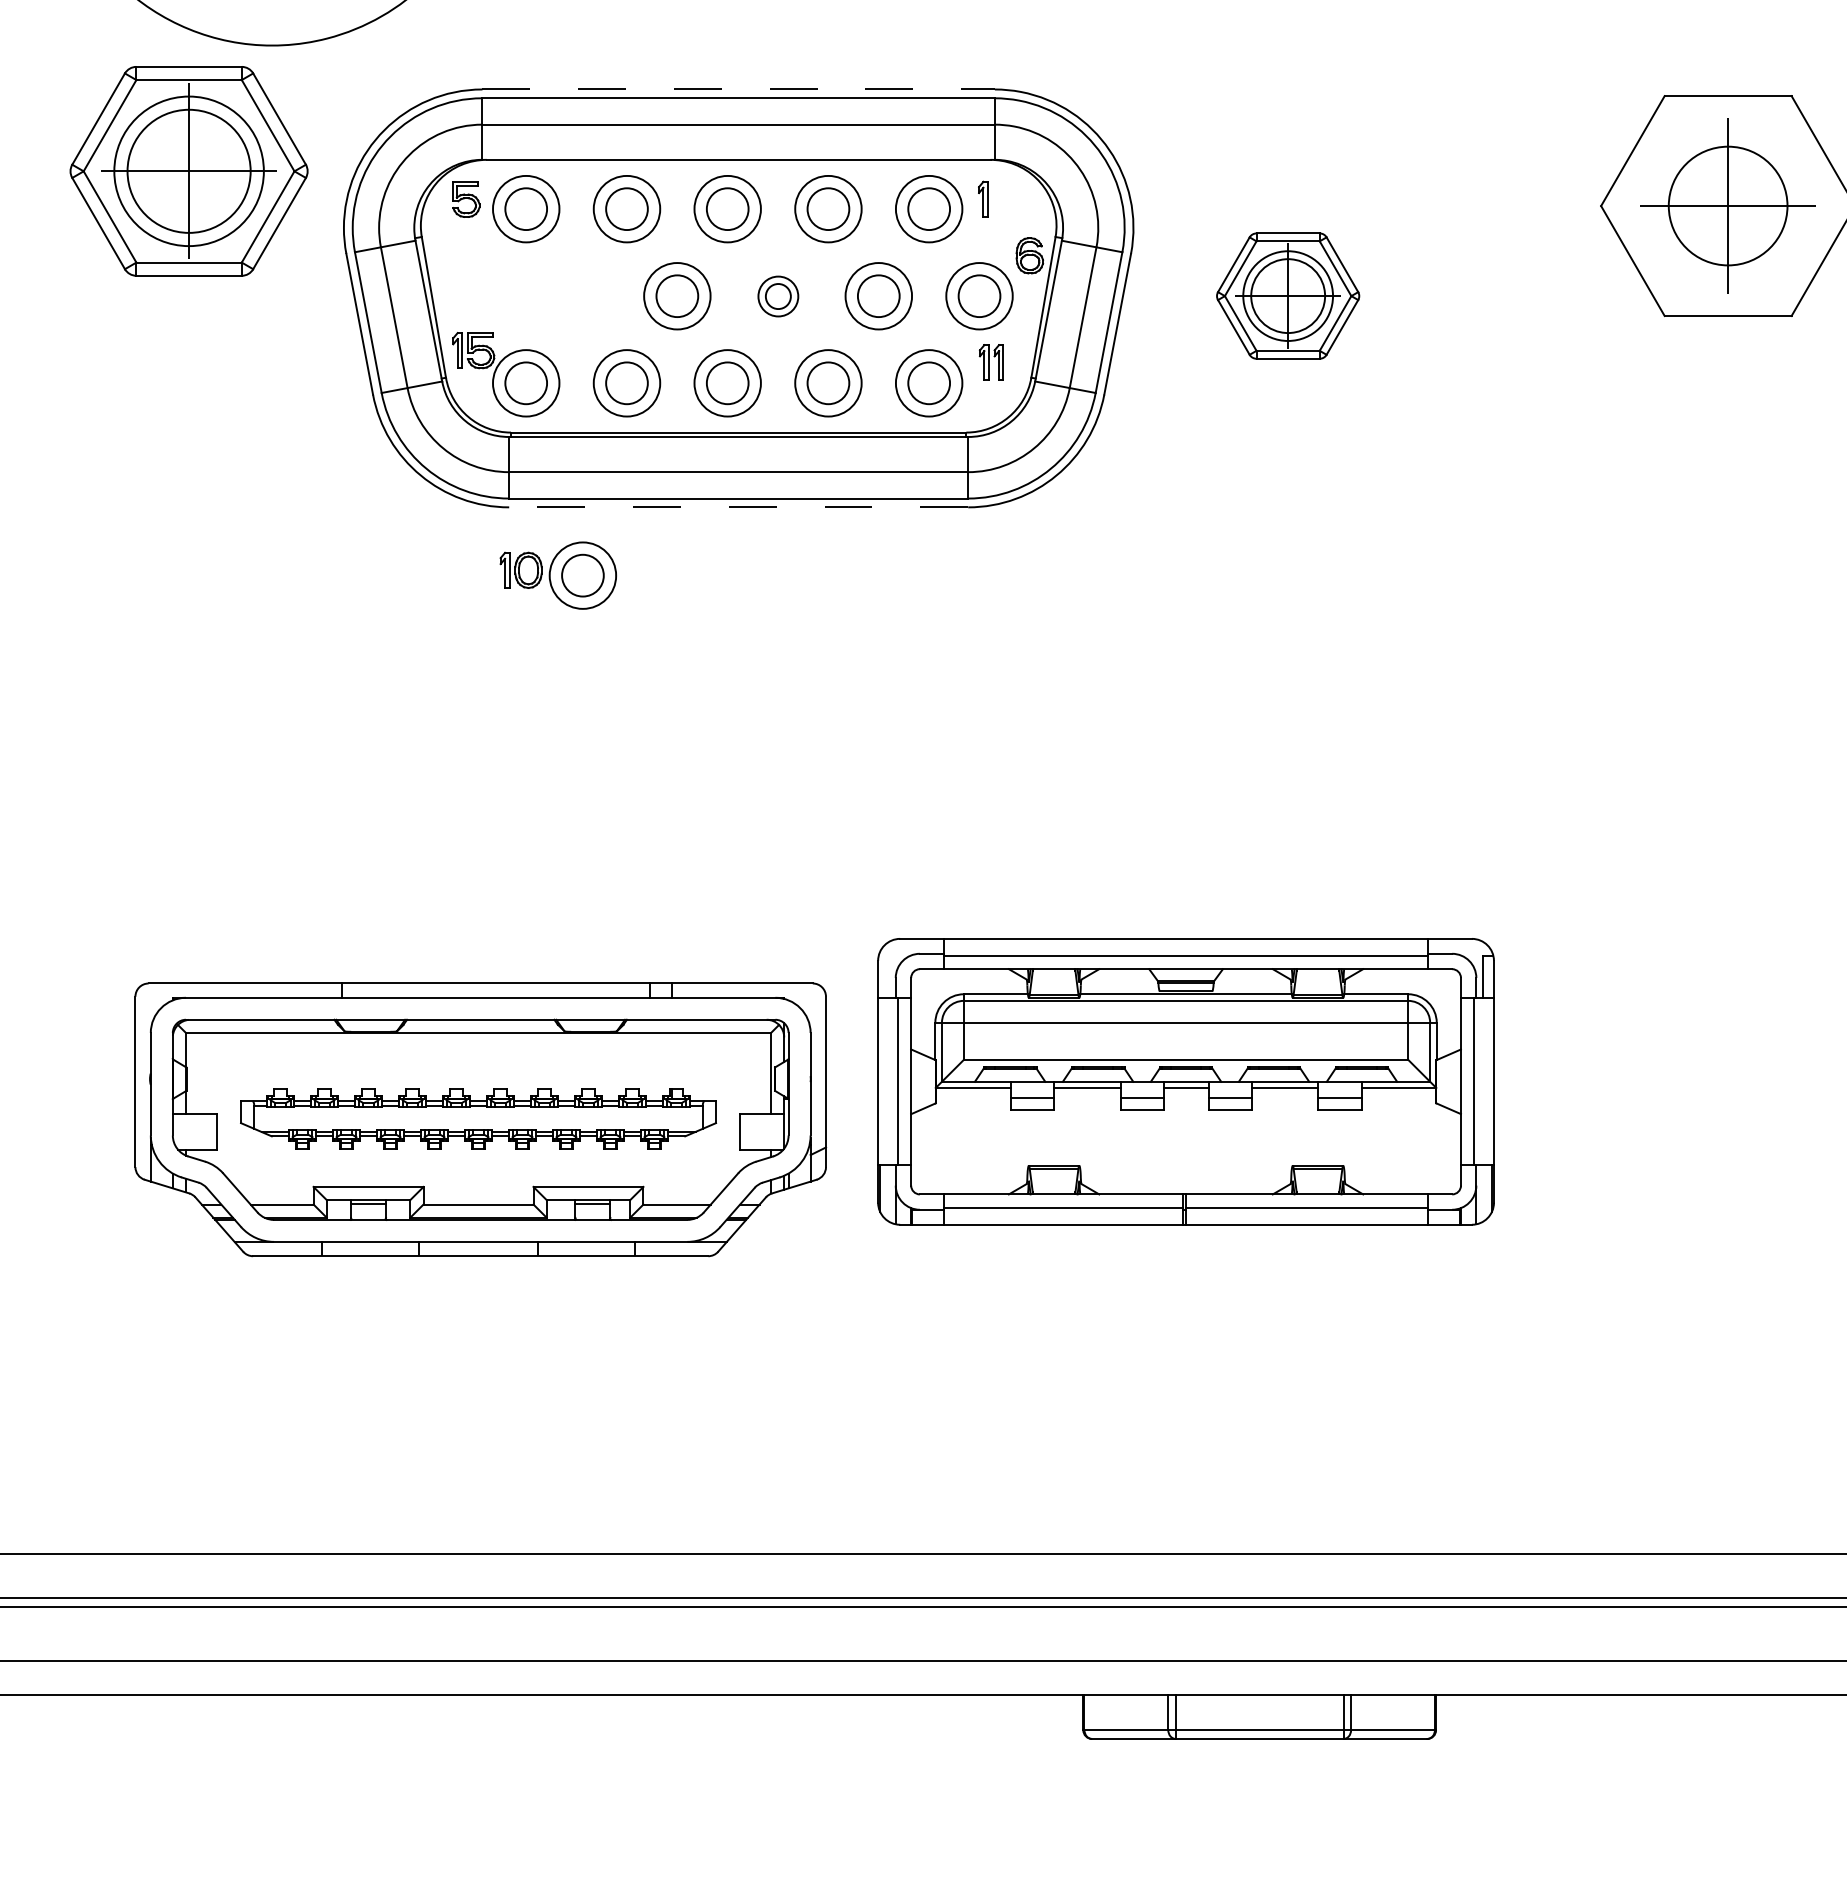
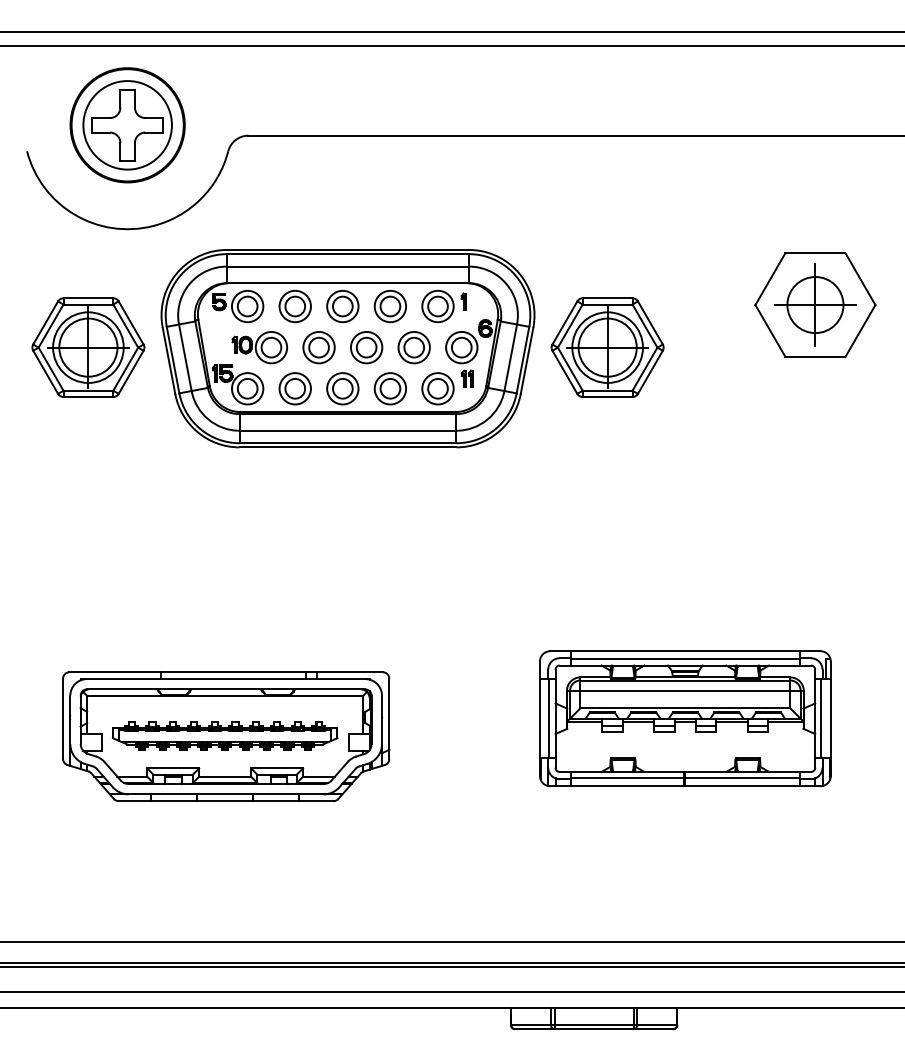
line: (739, 88) -> (348, 249), dashed -> solid
part: (189, 171) -> (88, 347), moved
part: (777, 295) -> (366, 347), size x1.67
part: (1287, 295) -> (607, 347), size x1.67
line: (737, 507) -> (347, 447), dashed -> solid
part: (557, 575) -> (259, 347), moved
part: (1186, 1081) -> (685, 718), moved

